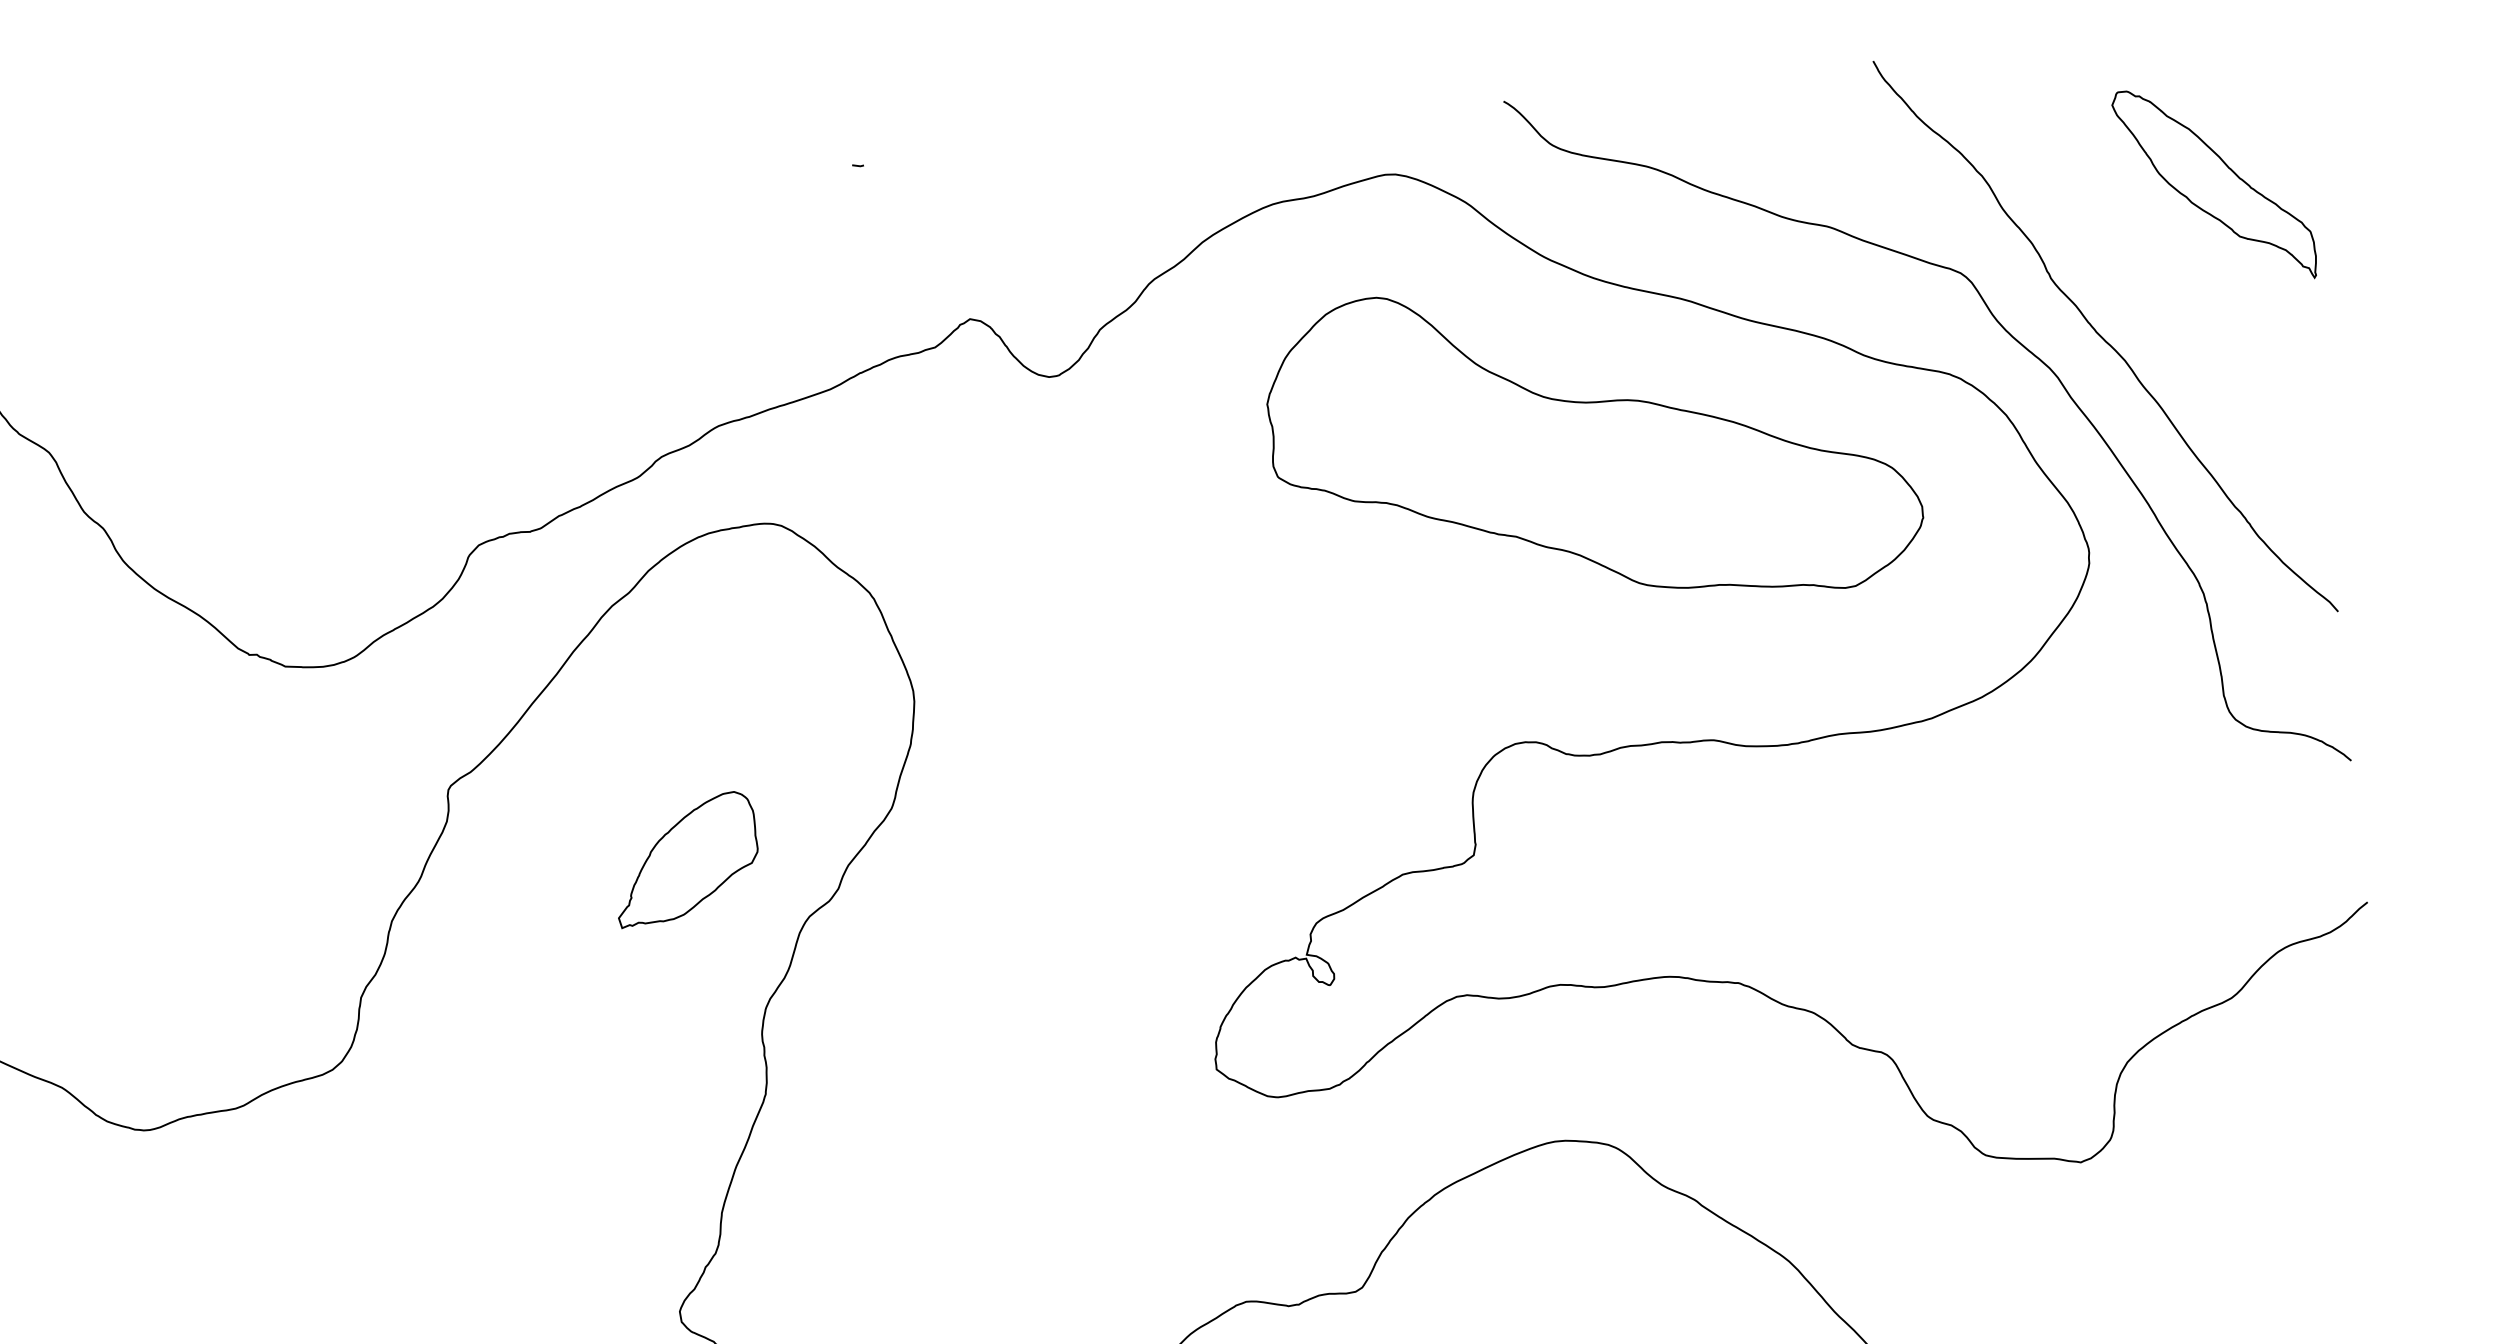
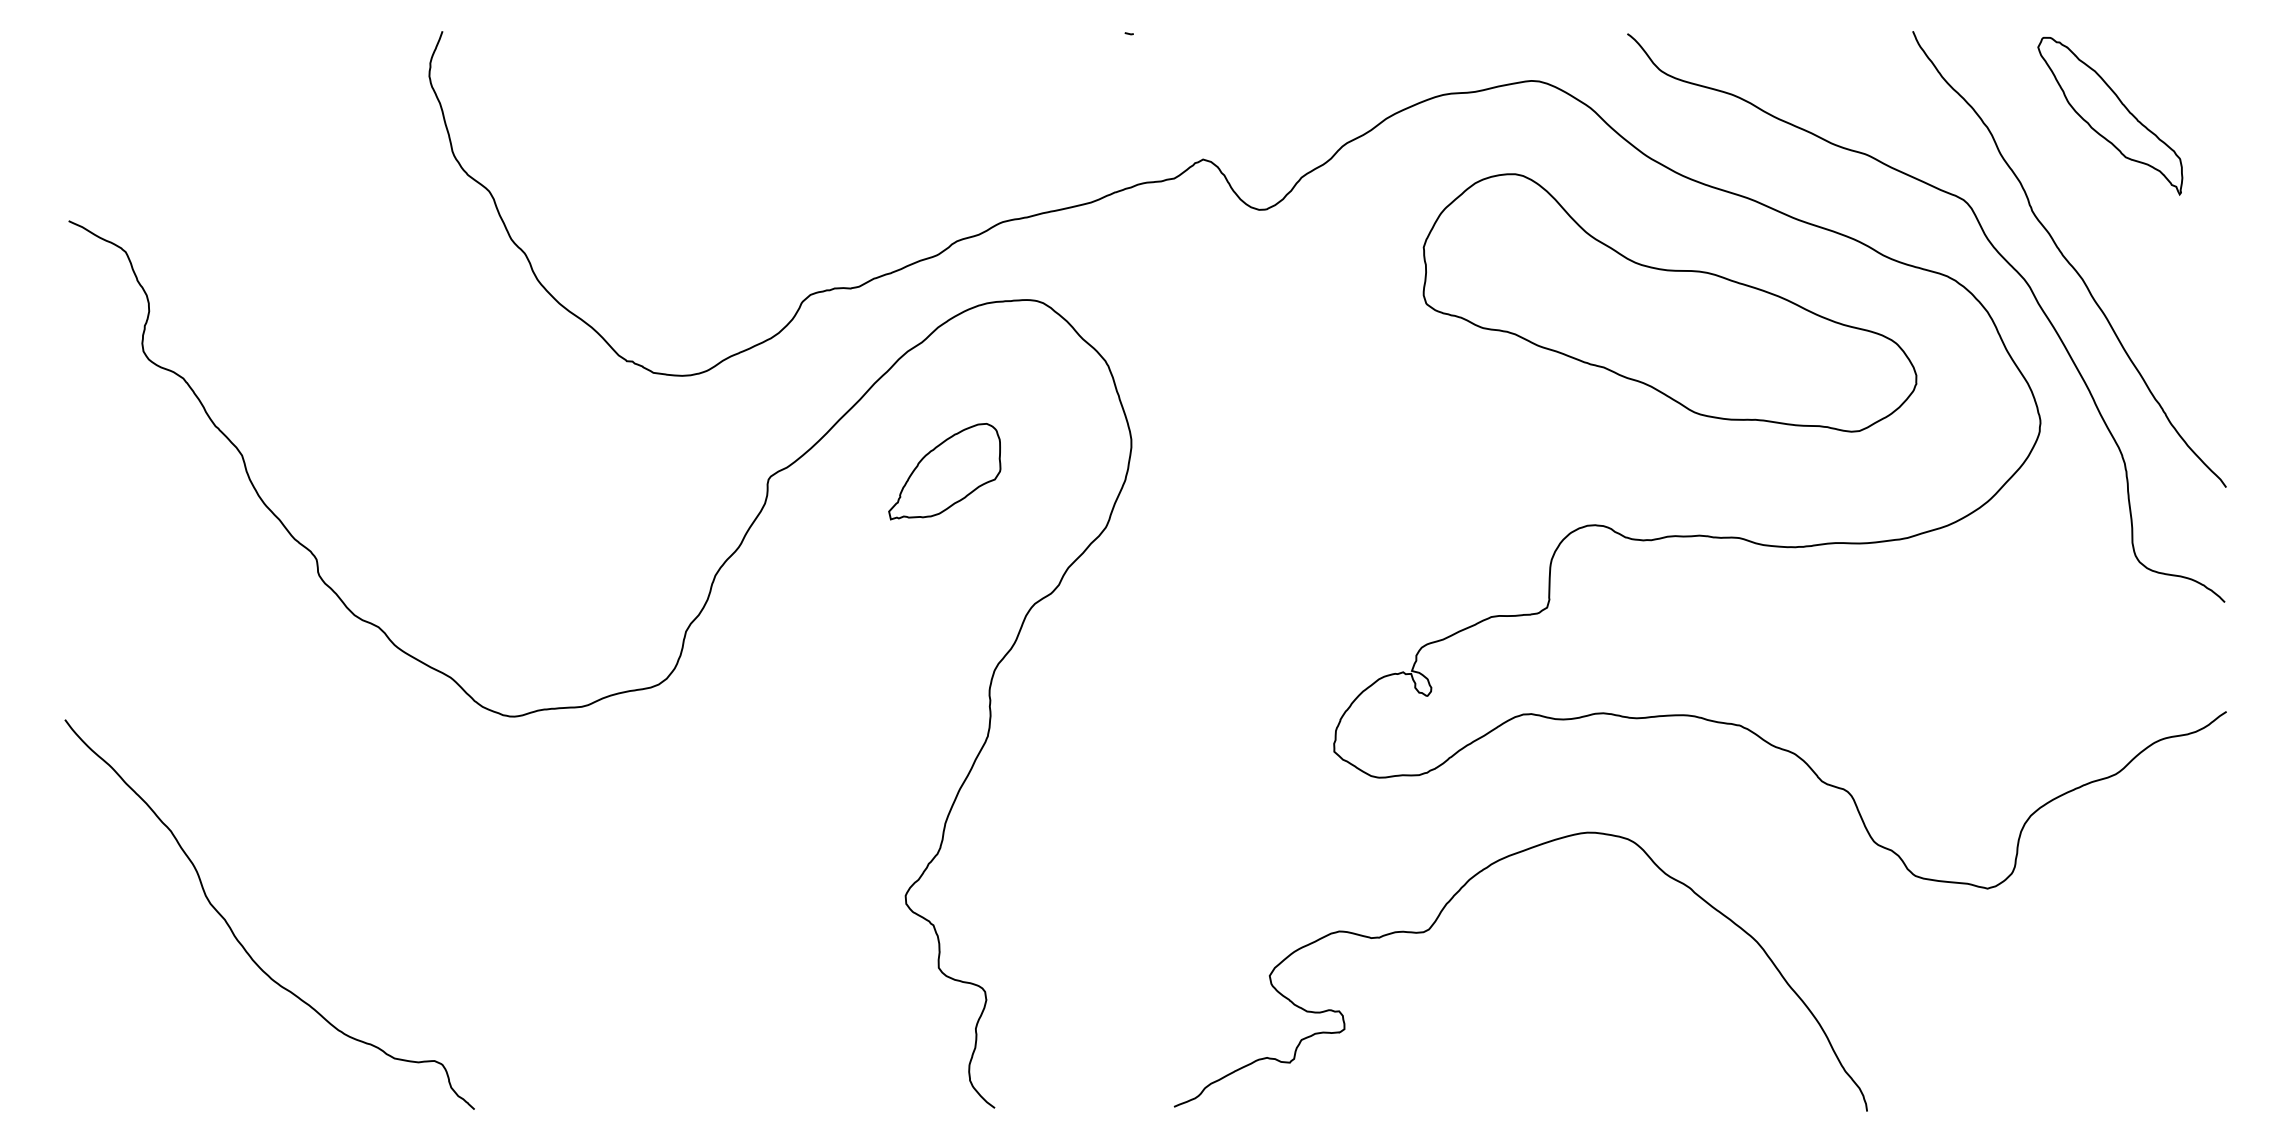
part: (2214, 184) -> (2110, 115), moved
part: (685, 859) -> (944, 471), moved

